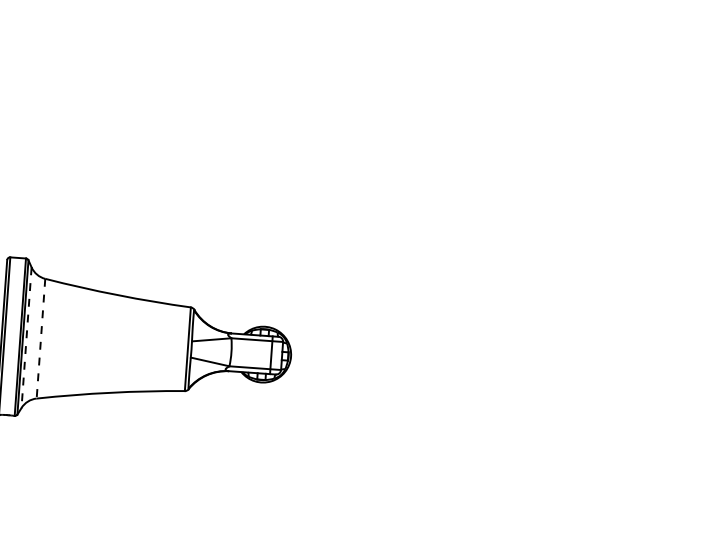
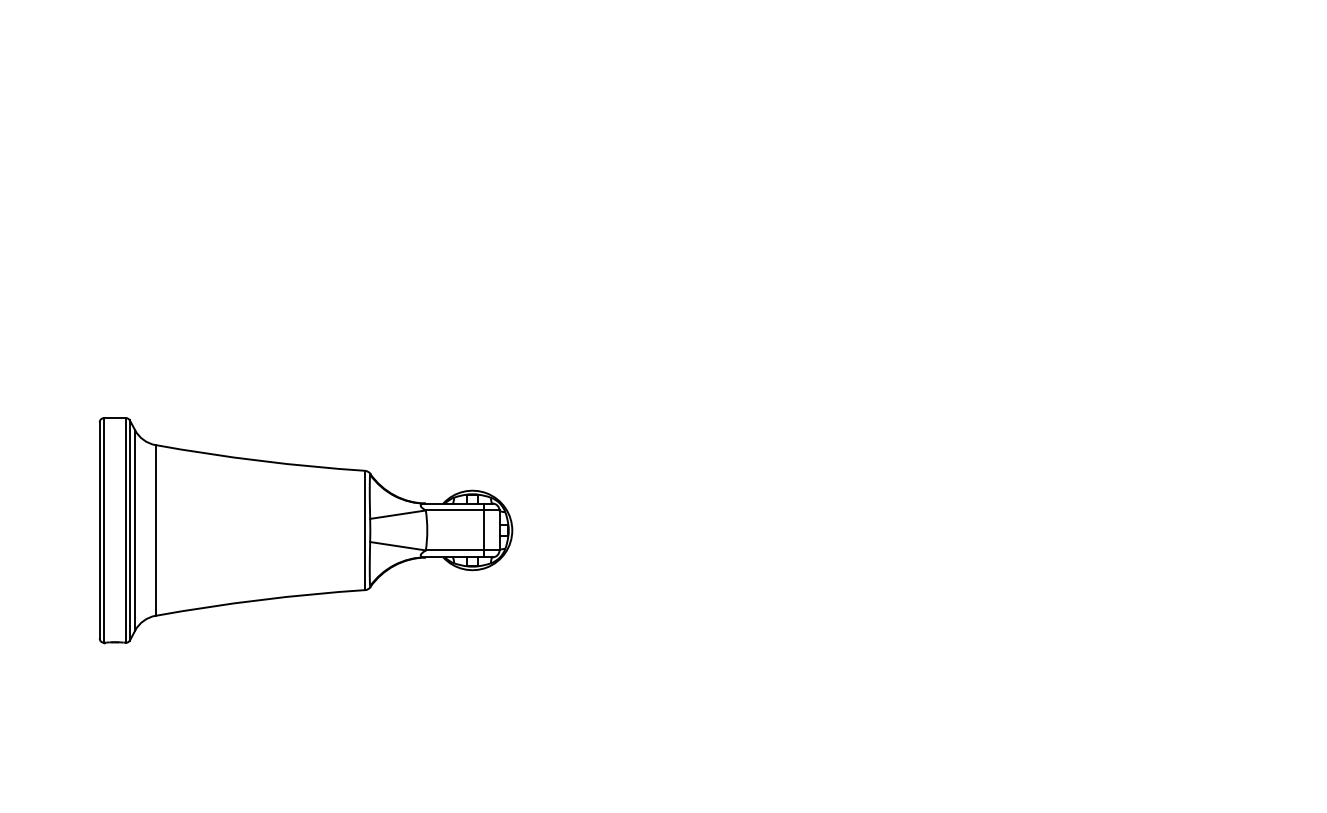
line: (26, 338) -> (135, 531), dashed -> solid
line: (40, 339) -> (155, 531), dashed -> solid

